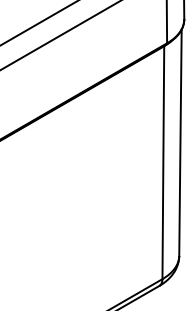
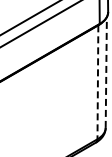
line: (180, 142) -> (106, 72), solid -> dashed
line: (162, 163) -> (97, 82), solid -> dashed

